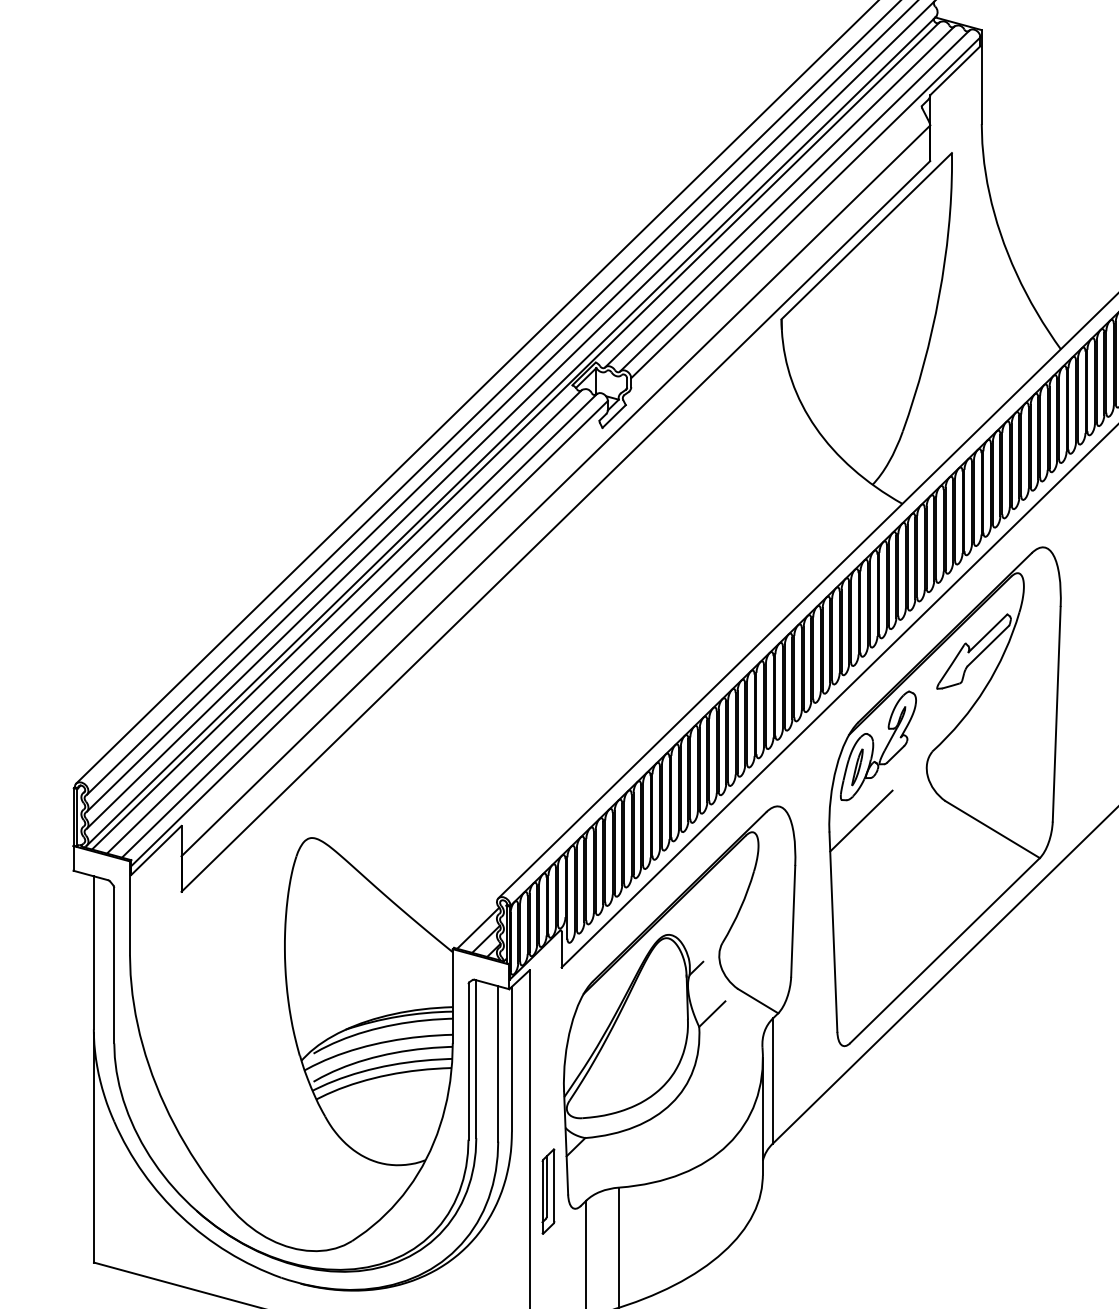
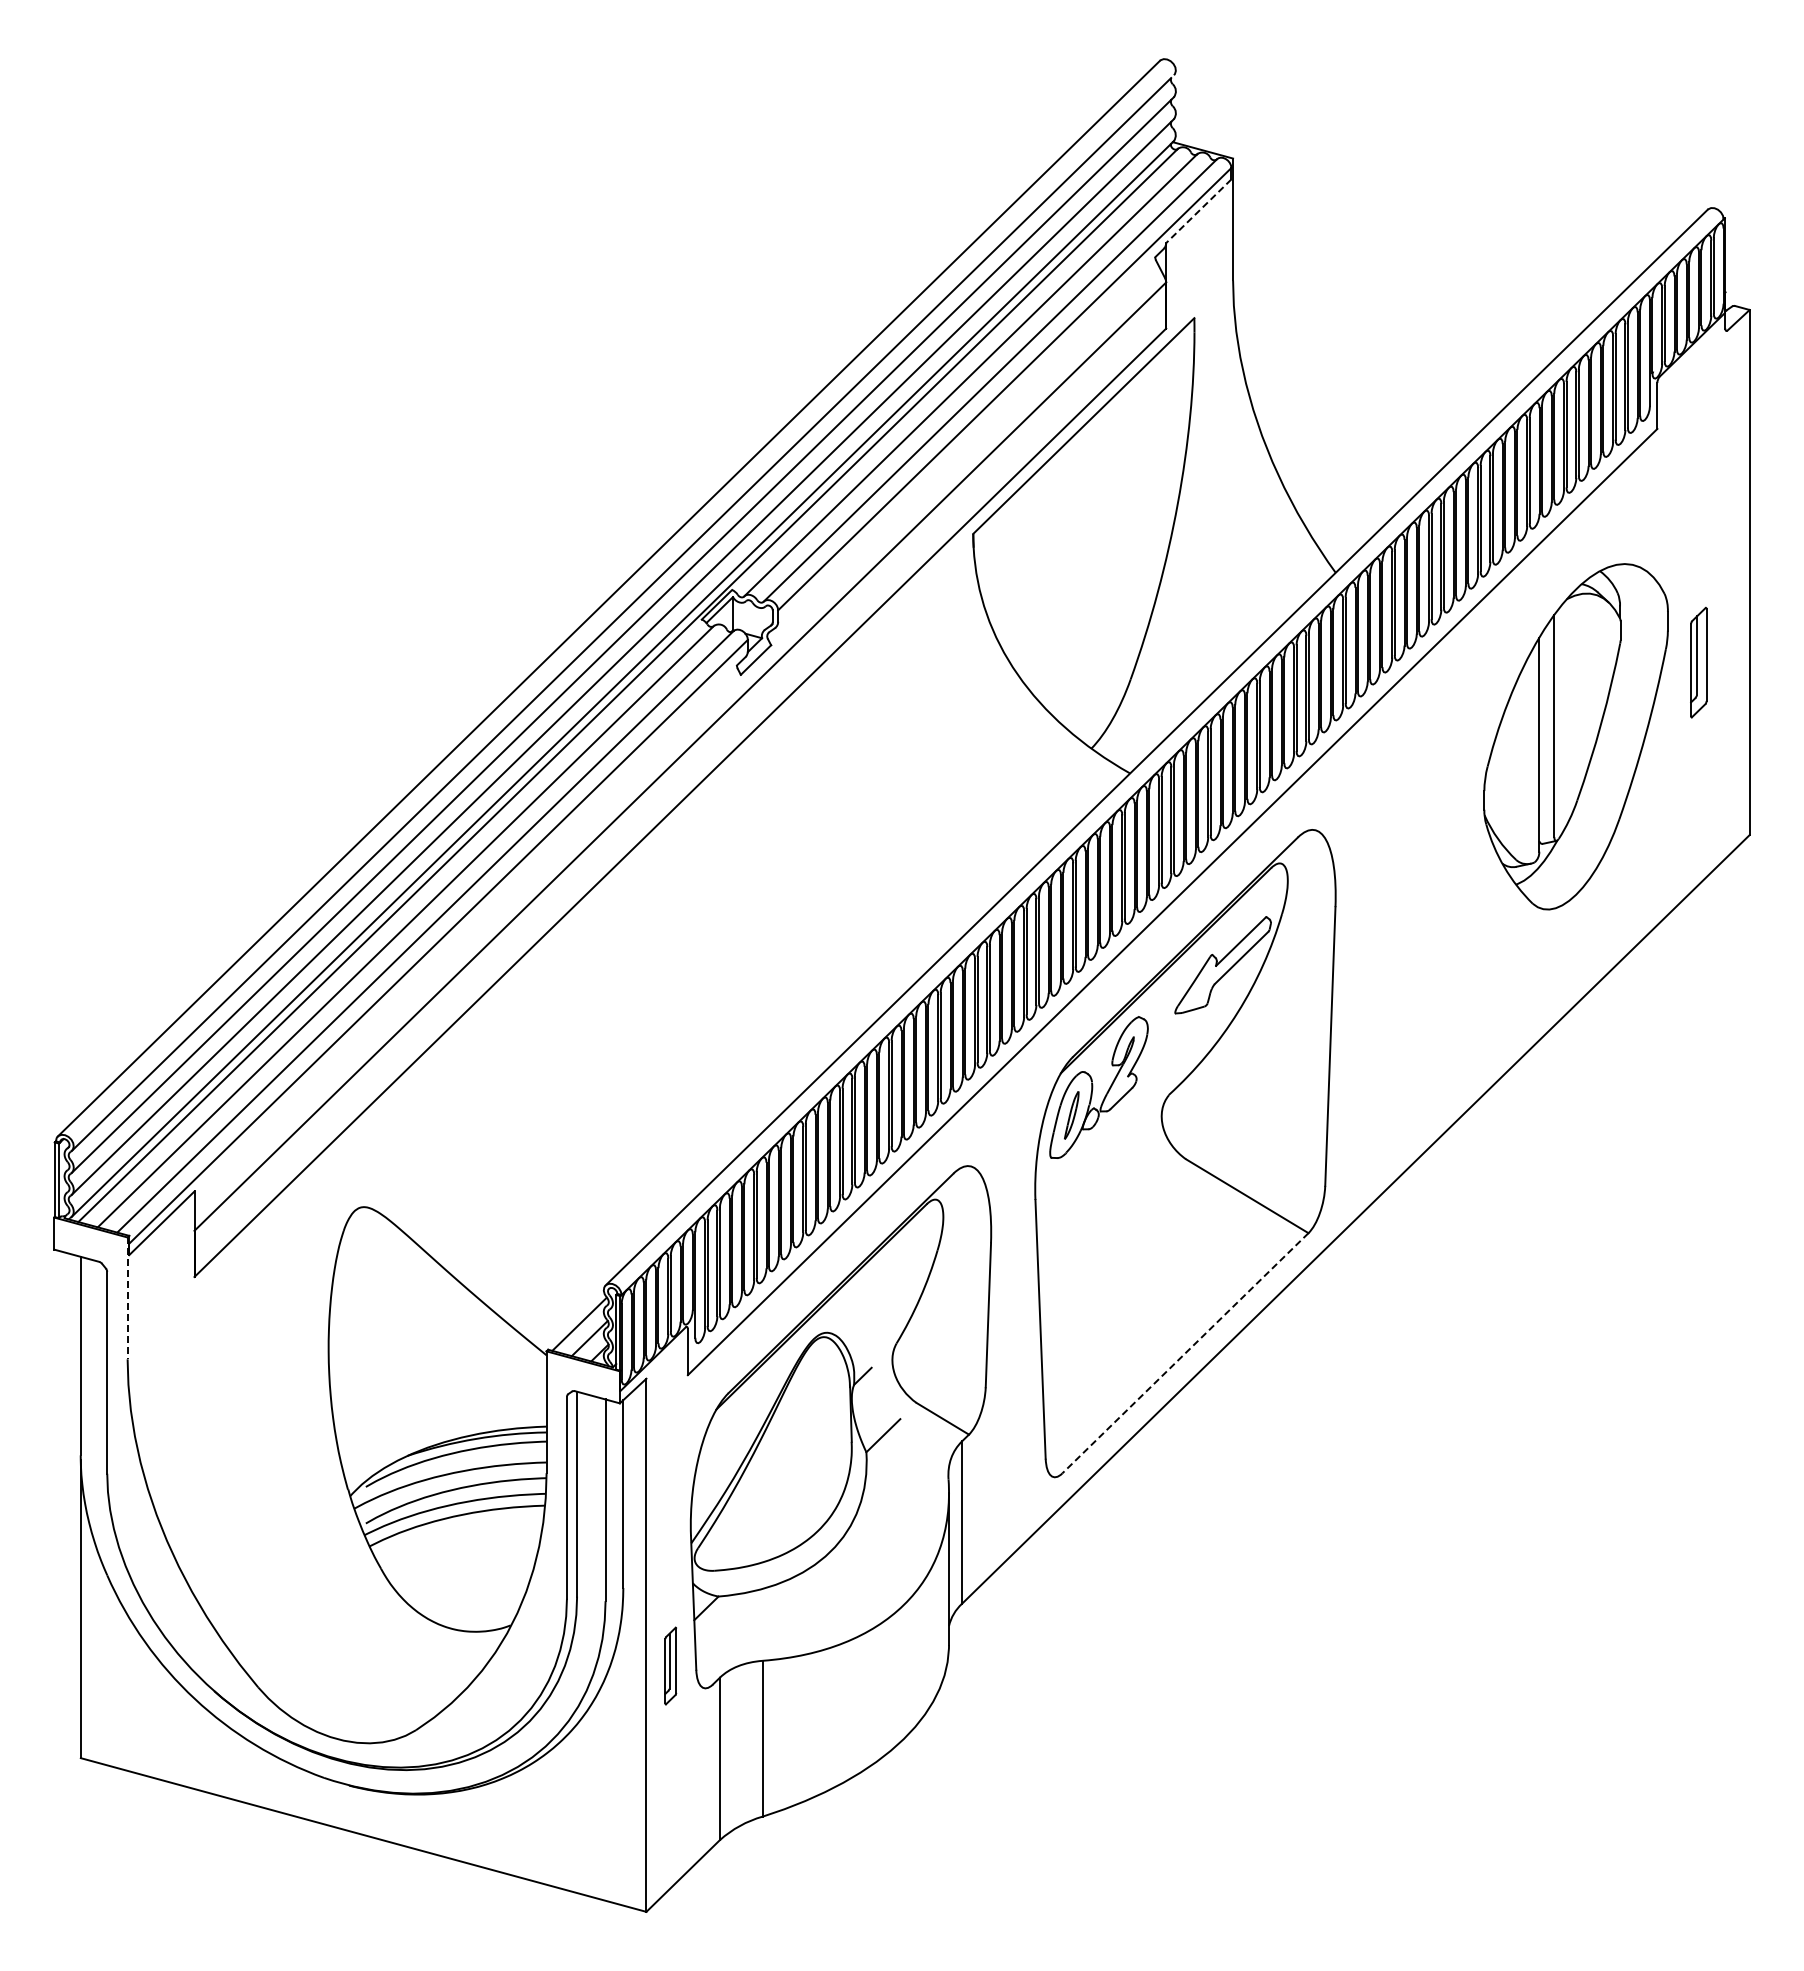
line: (955, 70) -> (1198, 211), solid -> dashed
line: (861, 820) -> (1076, 1184), removed
line: (129, 908) -> (127, 1298), solid -> dashed
line: (945, 950) -> (1185, 1353), solid -> dashed
part: (548, 1191) -> (670, 1665), size x0.7

